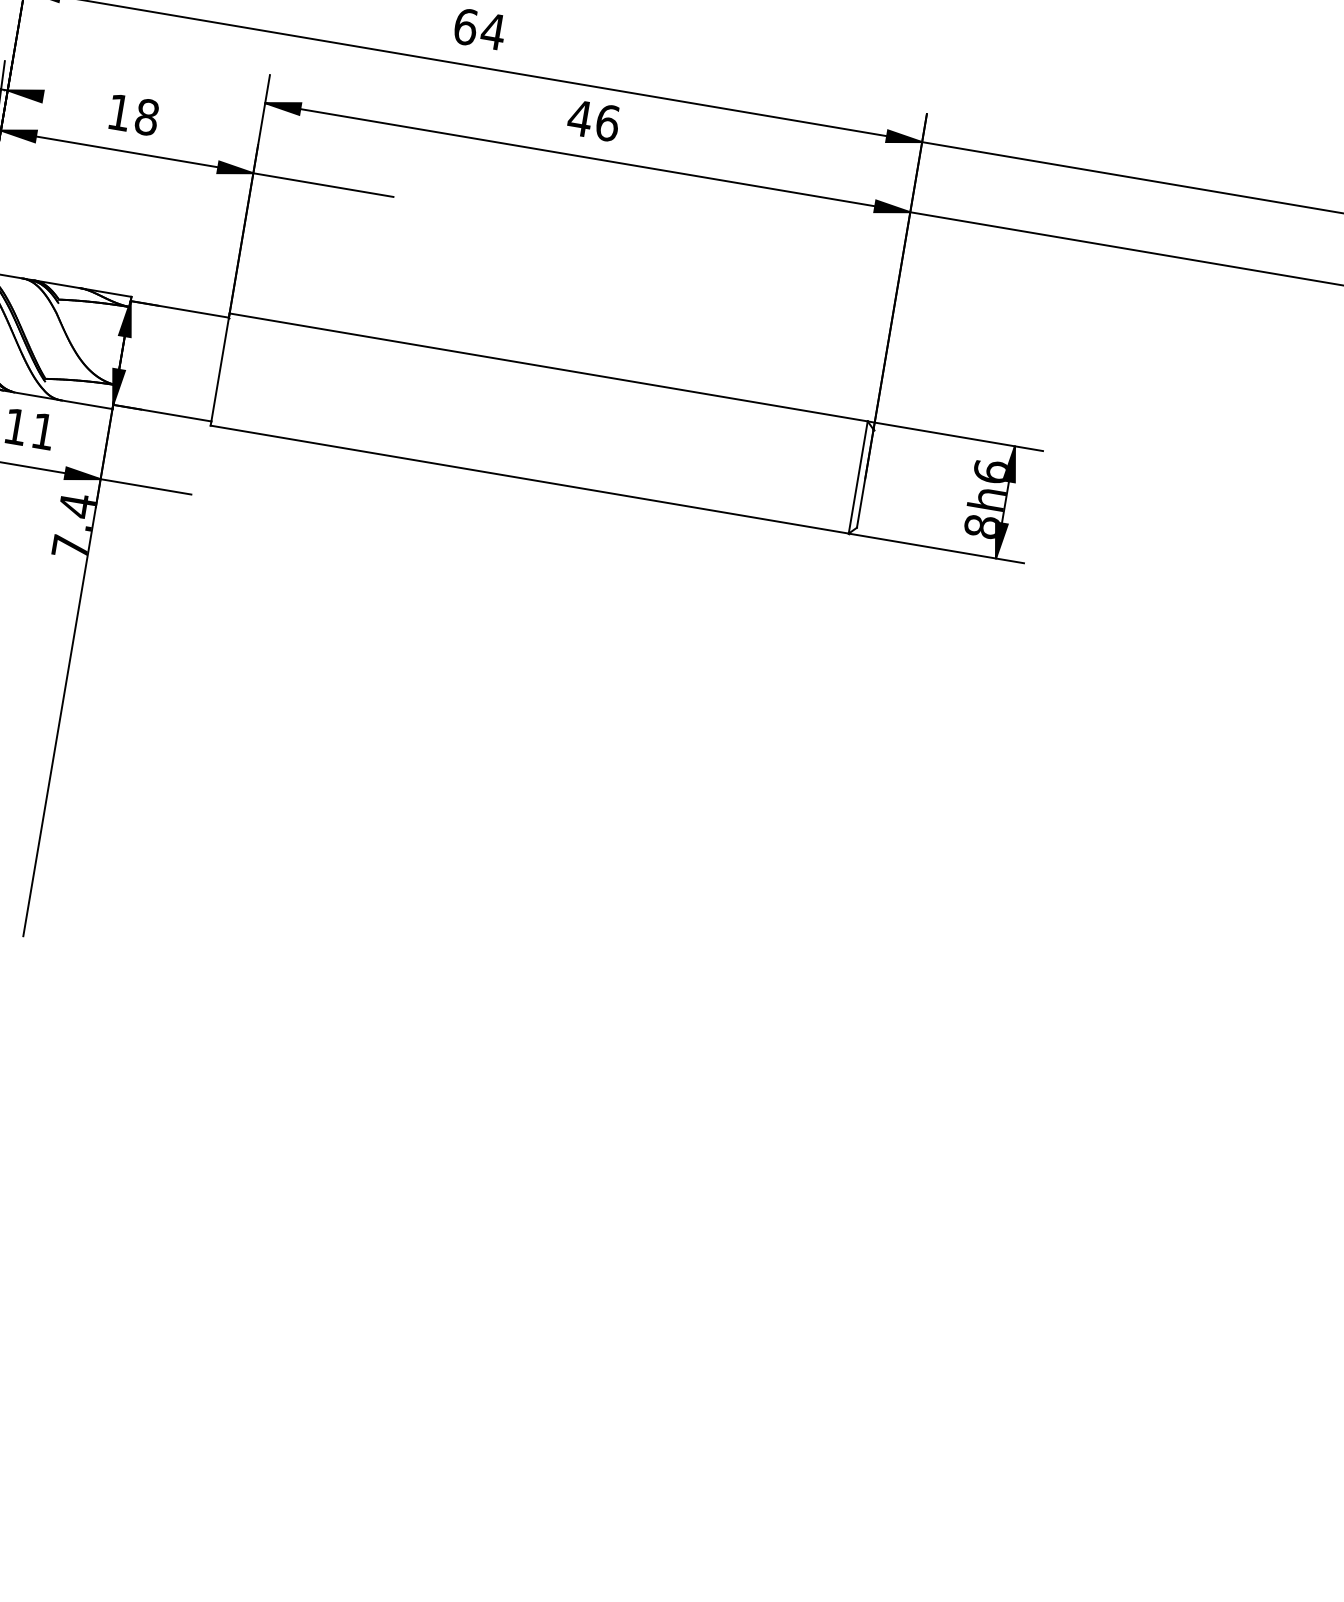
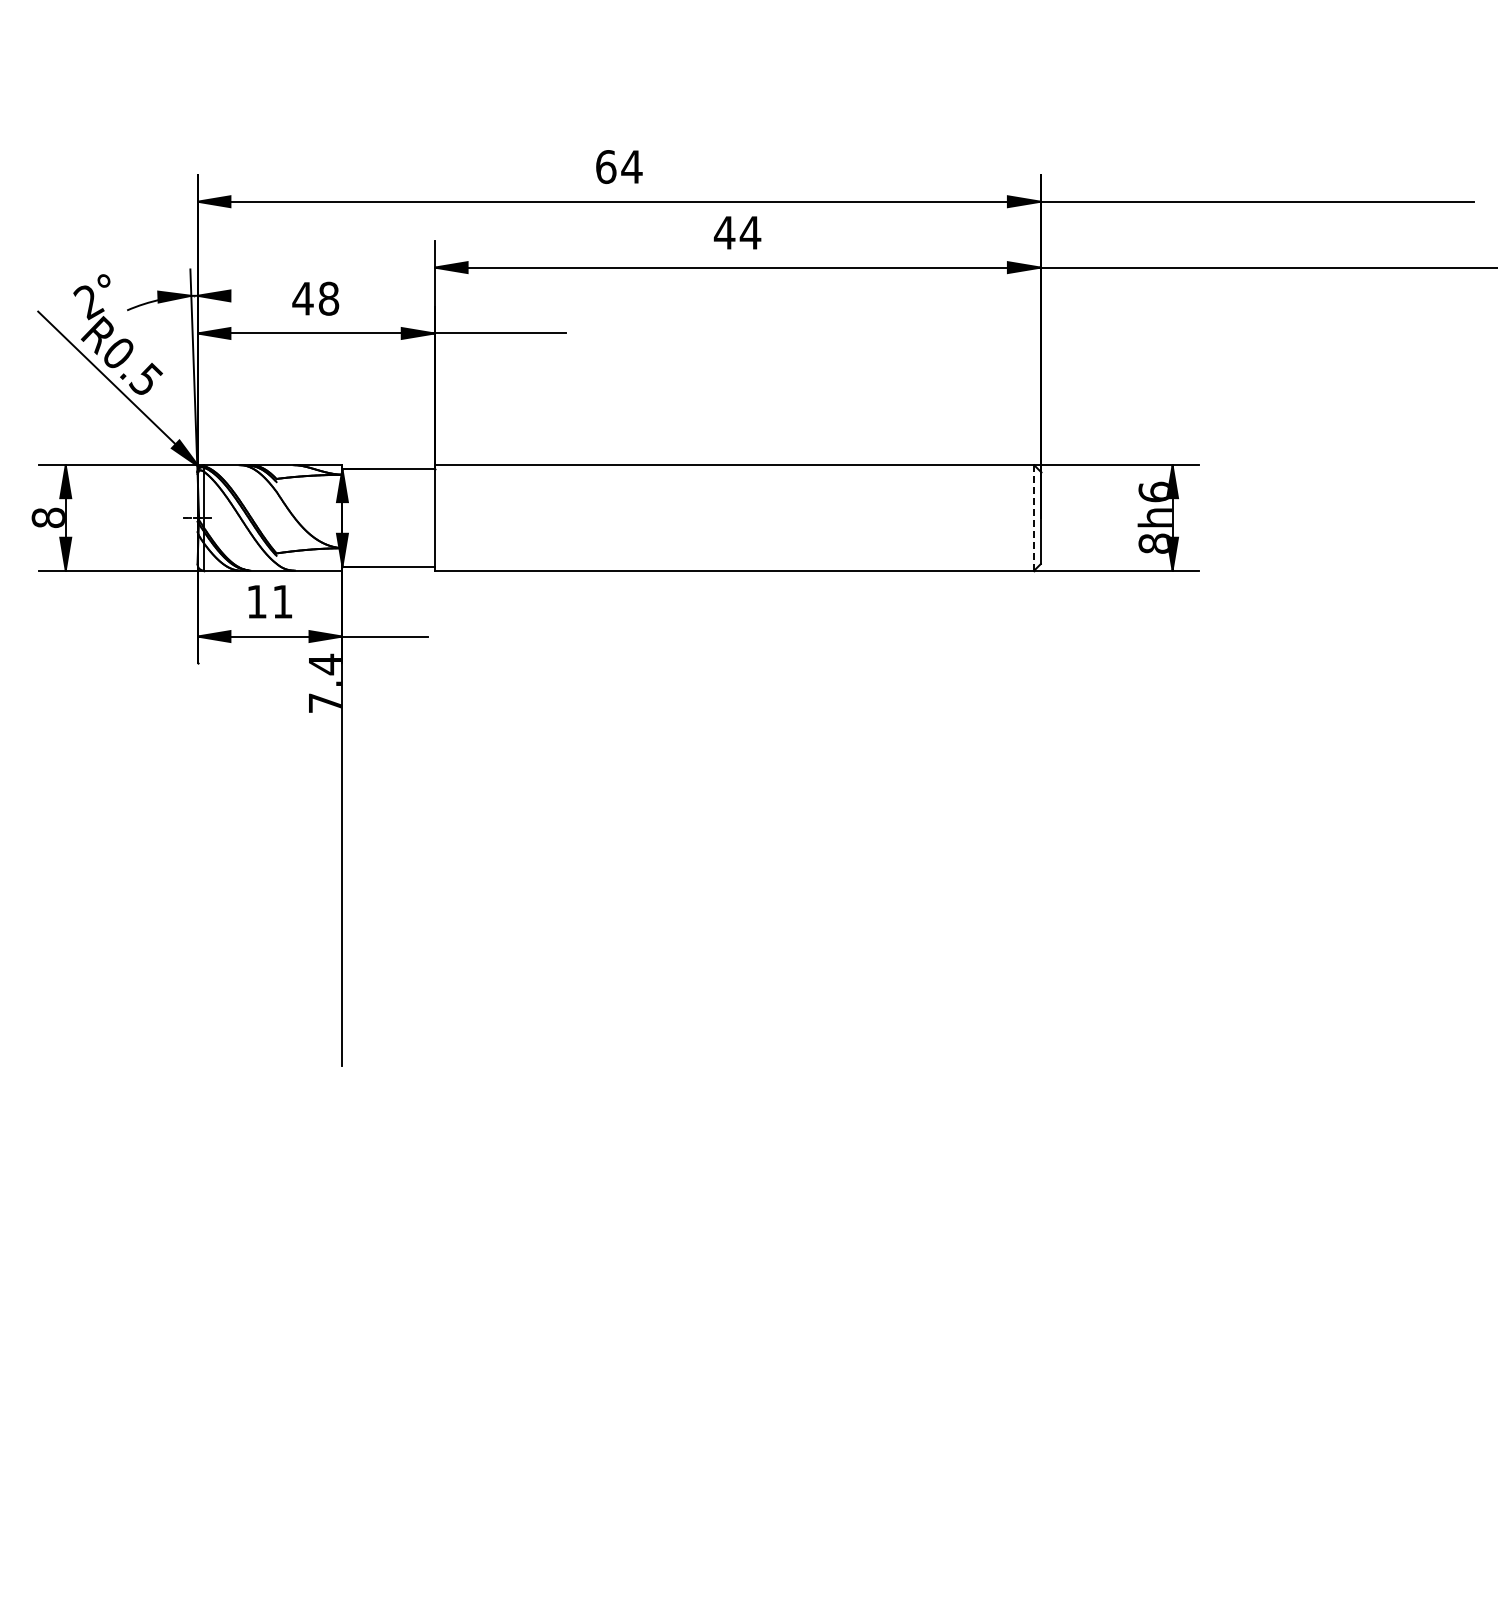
text: (118, 112) -> (302, 298), 18 -> 48
text: (607, 122) -> (750, 232), 46 -> 44
line: (858, 477) -> (1034, 517), solid -> dashed

